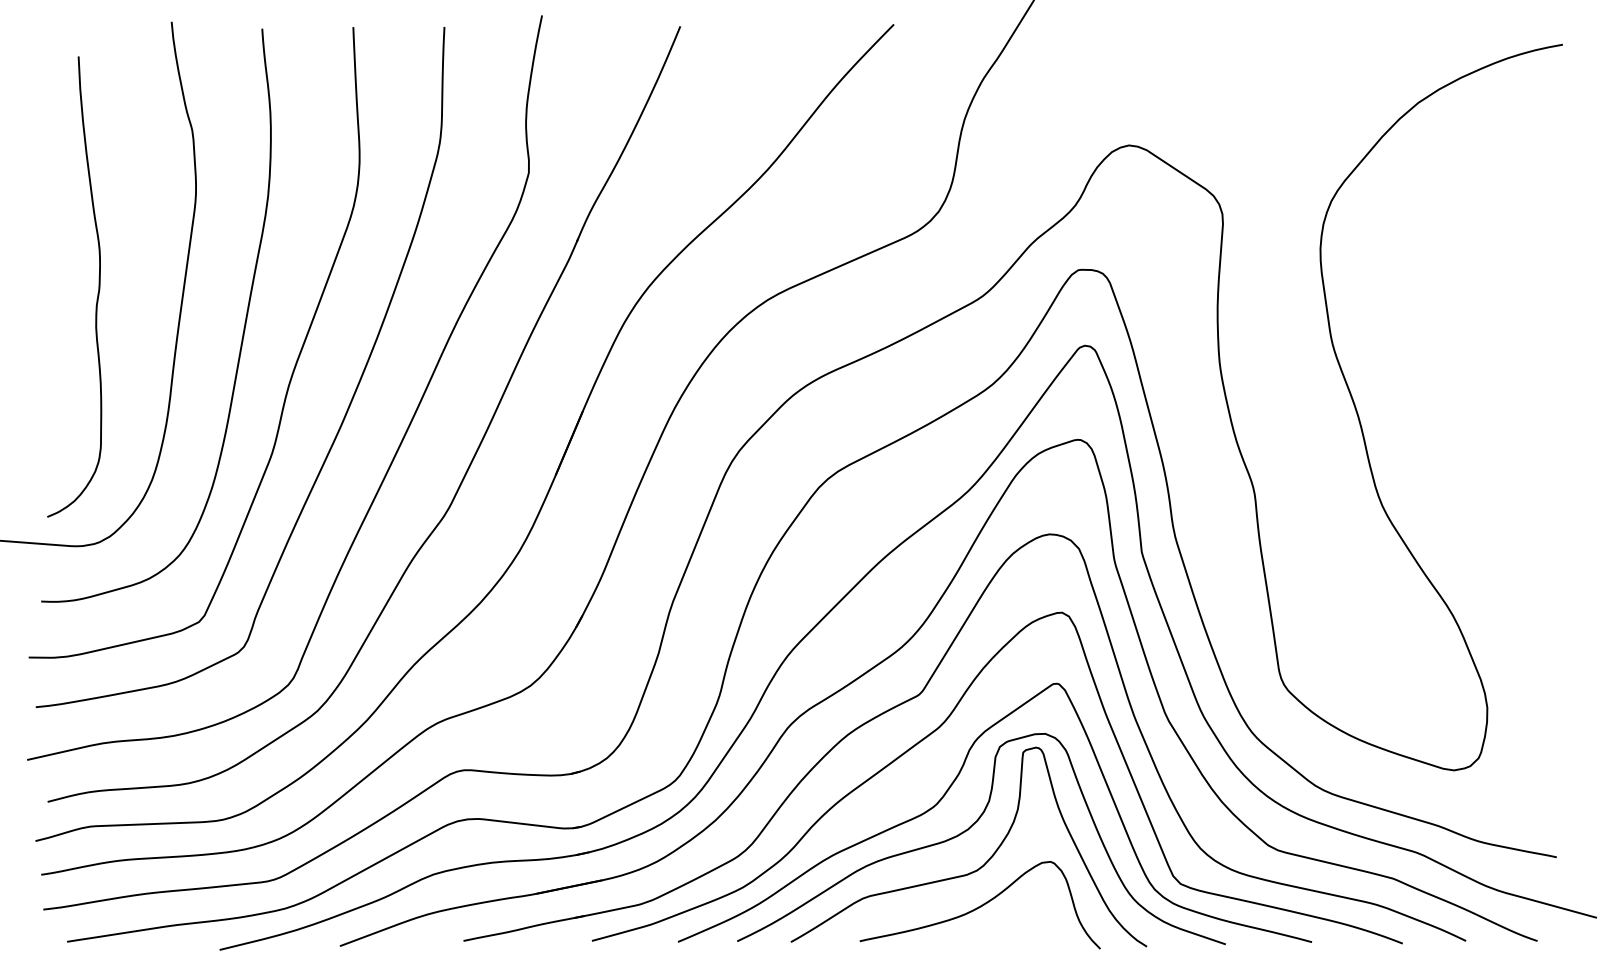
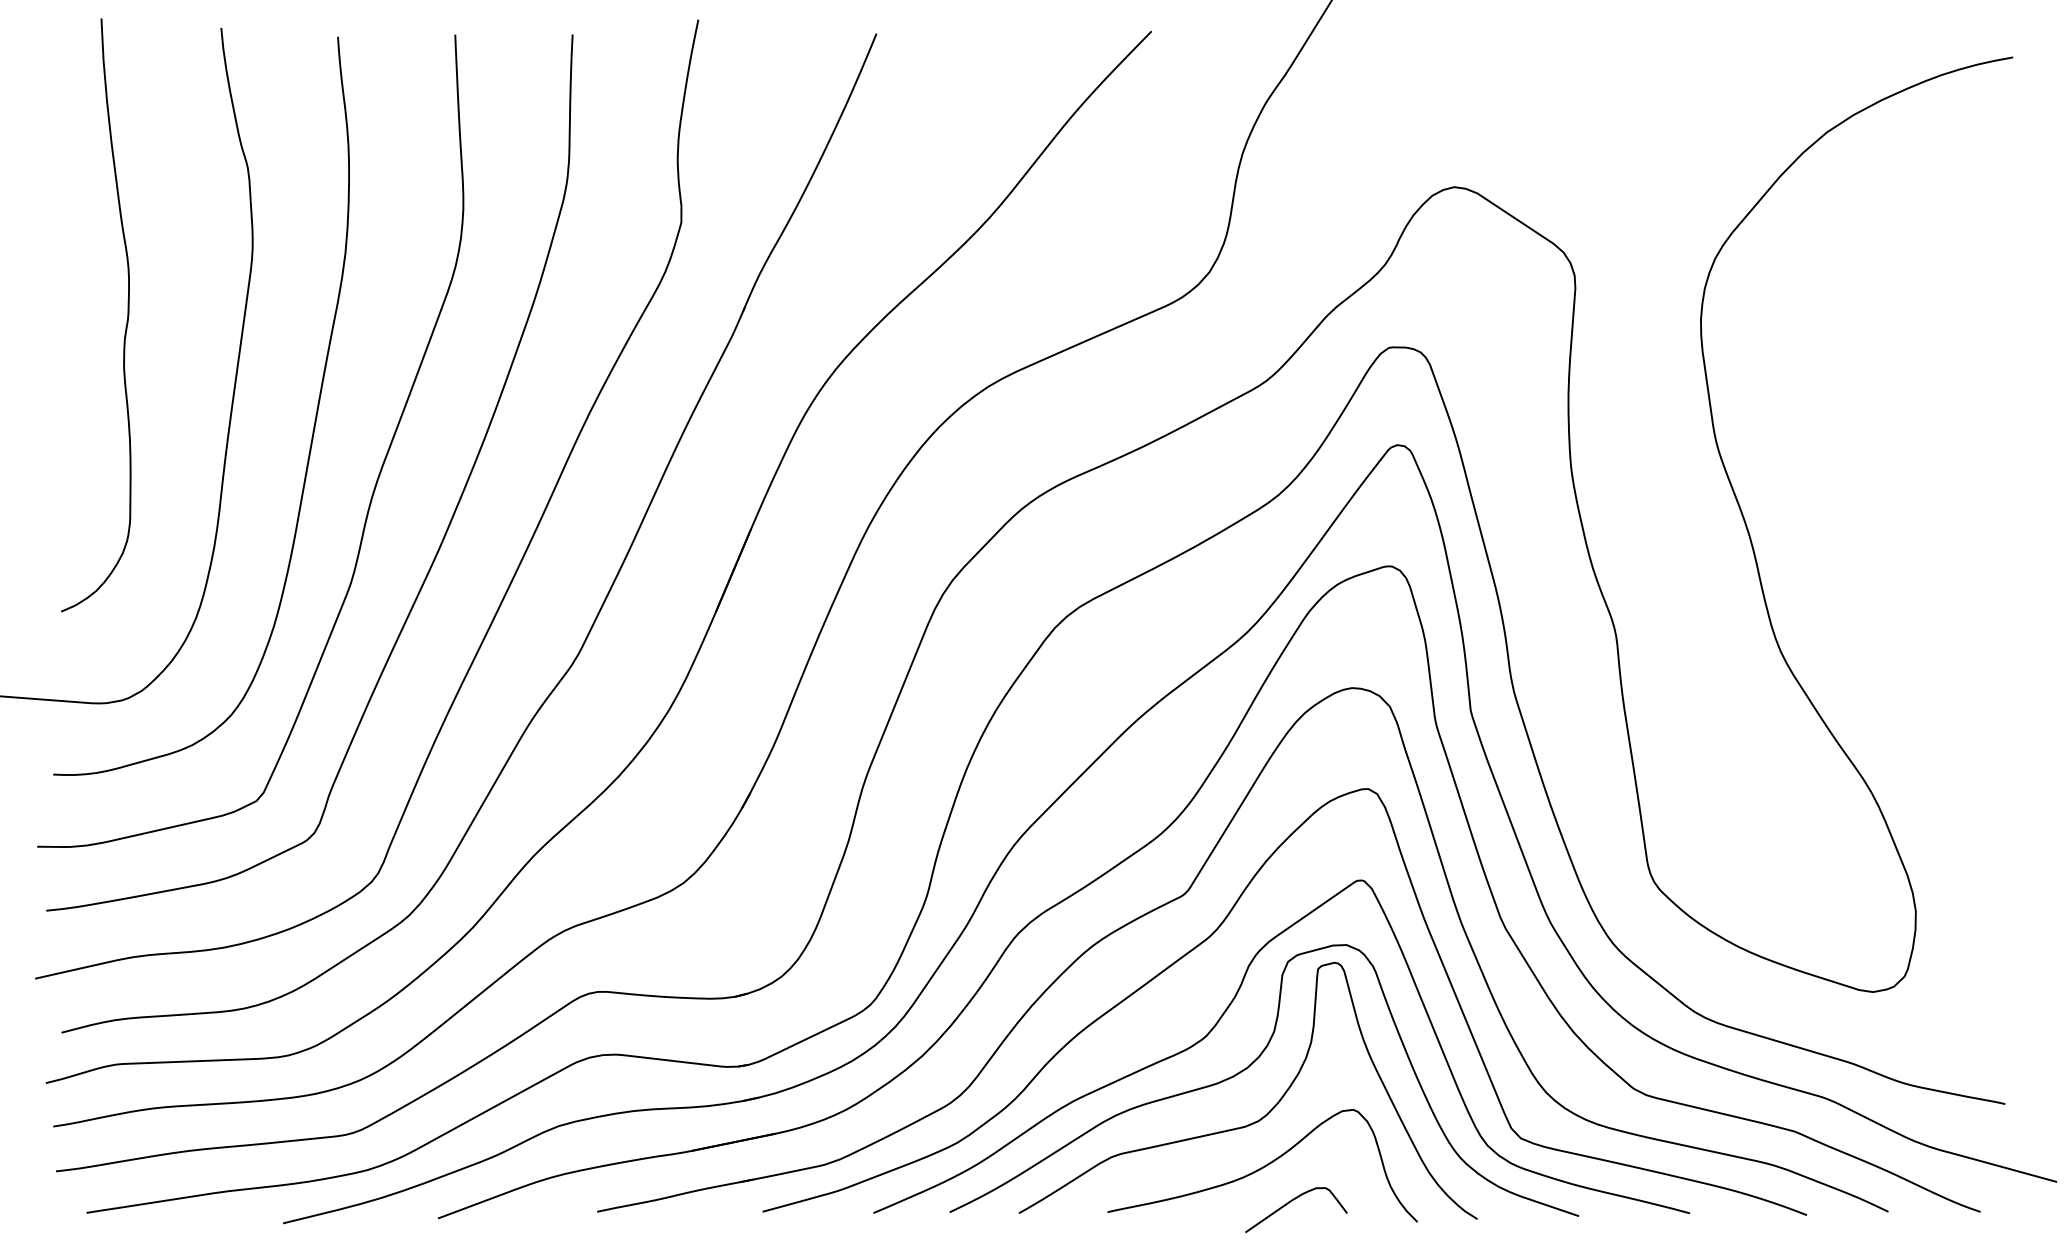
curve: (98, 286) -> (127, 314), moved
curve: (1001, 934) -> (1290, 1203), added

